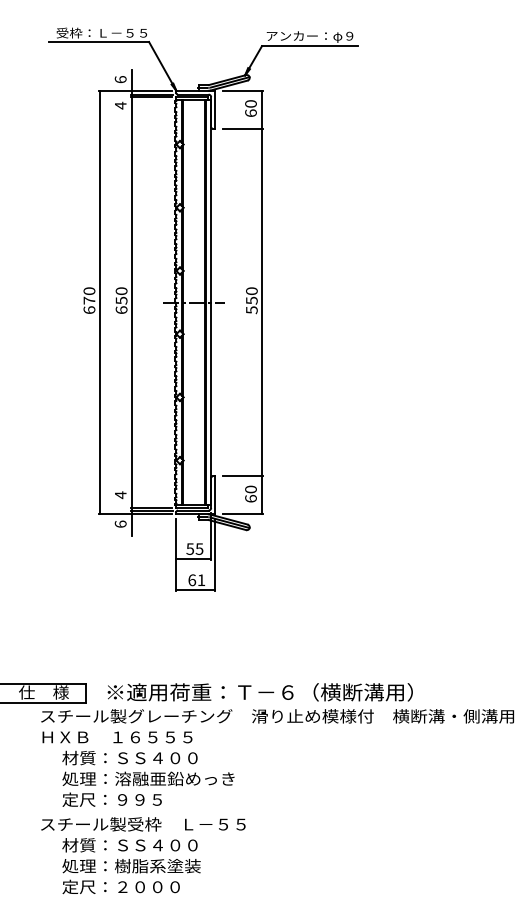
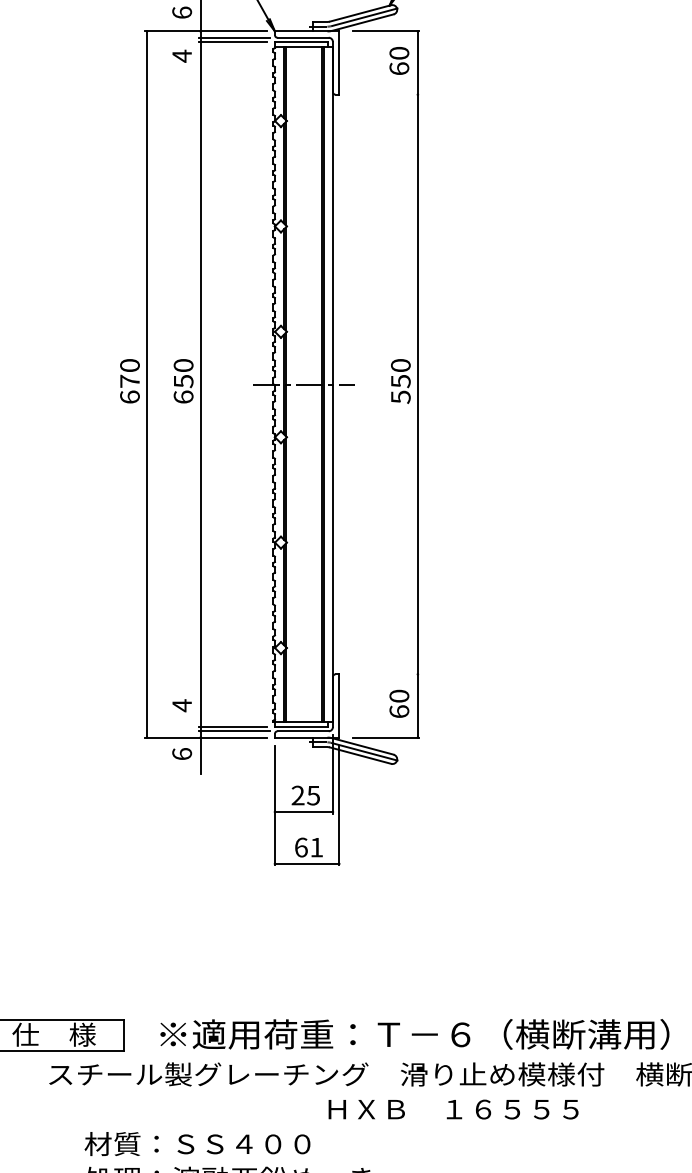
line: (243, 128) -> (386, 94), removed
line: (243, 476) -> (386, 674), removed
text: (190, 548) -> (298, 794), 55 -> 25
text: (117, 737) -> (453, 1109), moved

